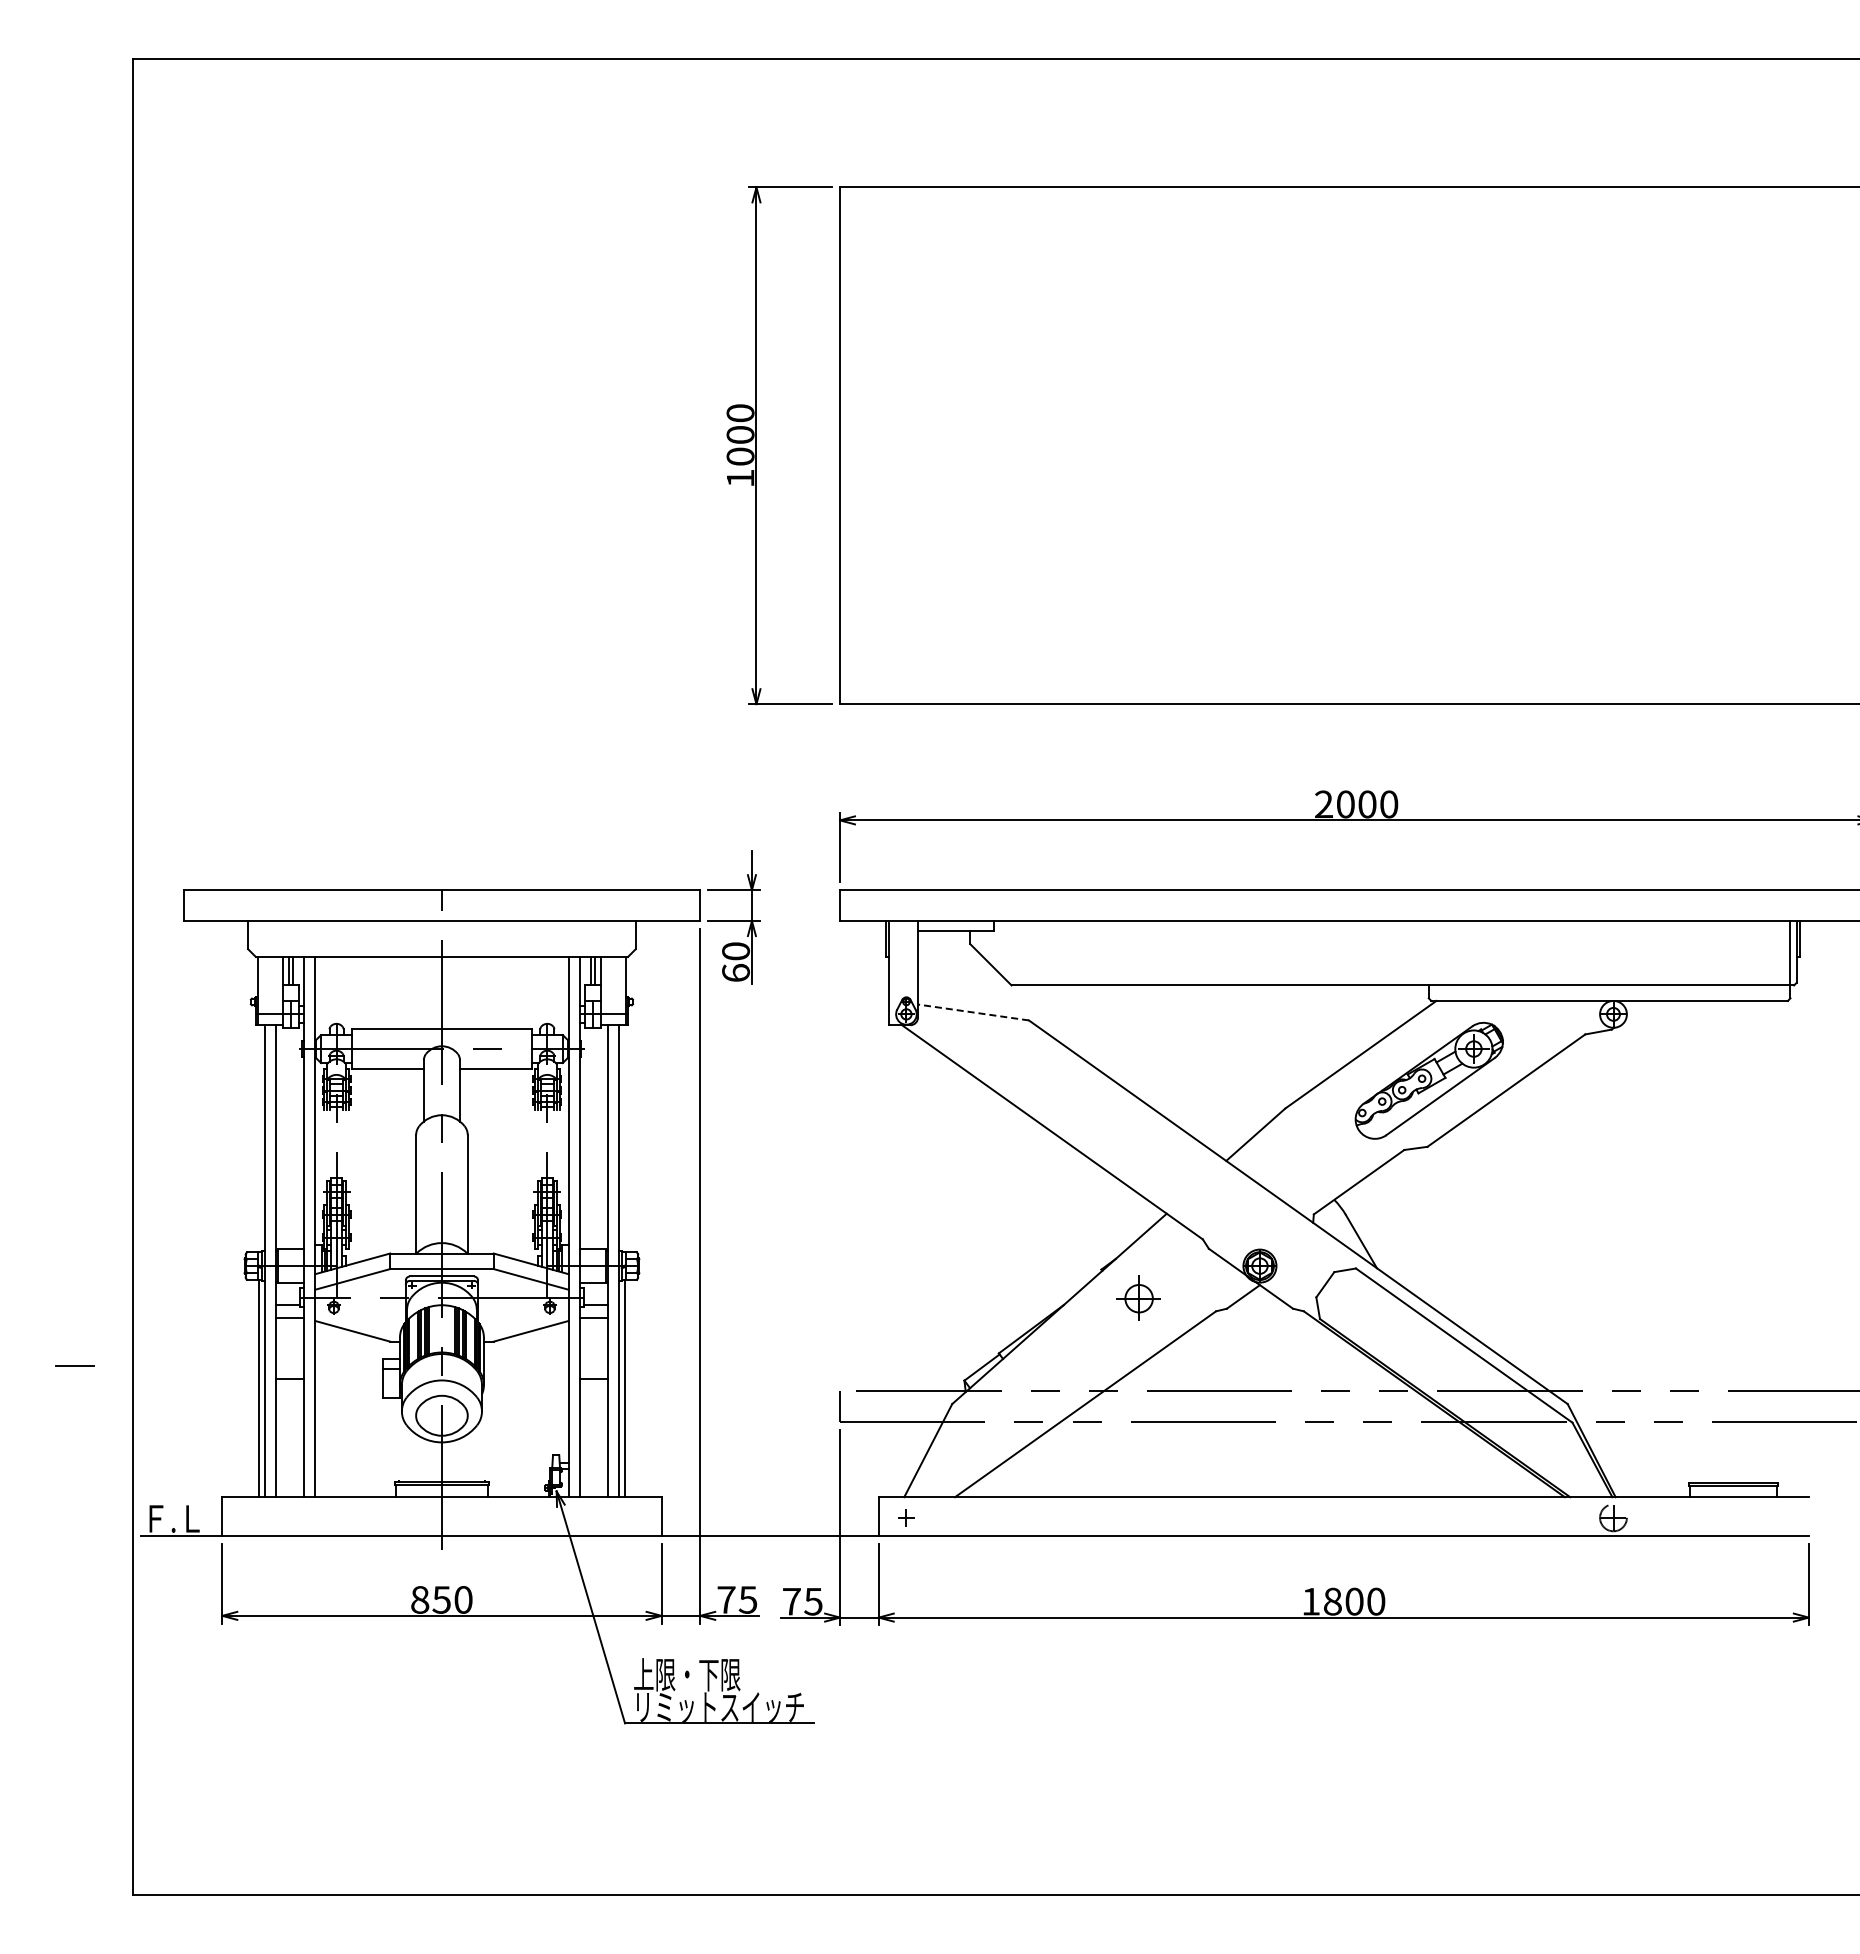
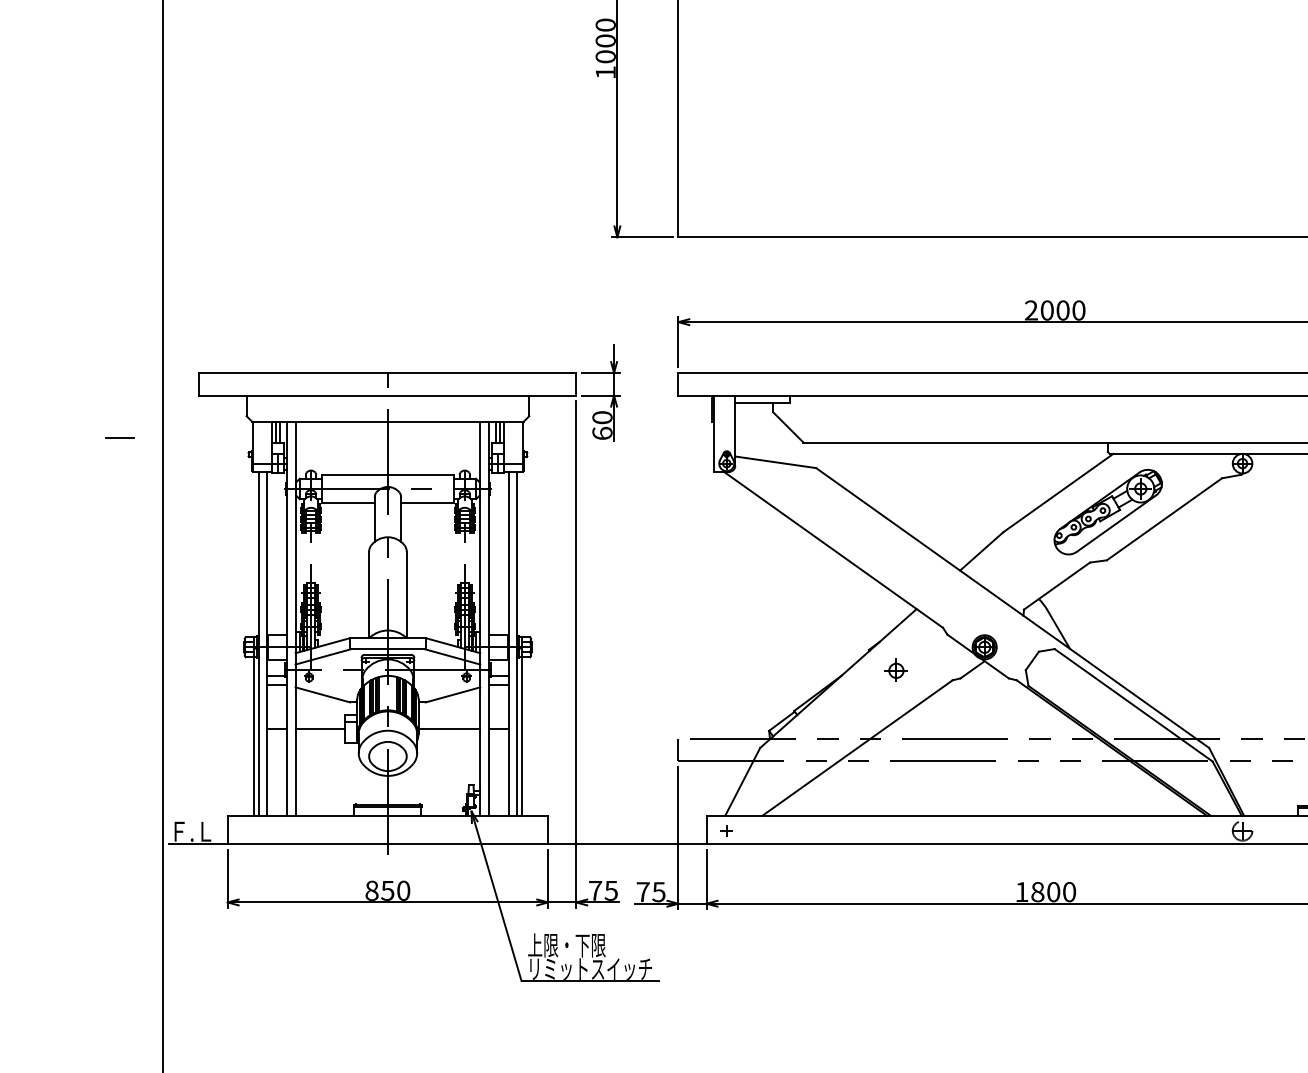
line: (973, 1012) -> (775, 462), dashed -> solid
part: (1138, 1297) -> (896, 670), size x0.71
line: (74, 1365) -> (119, 438), moved
line: (349, 1378) -> (320, 729), added
line: (525, 1378) -> (448, 729), added

